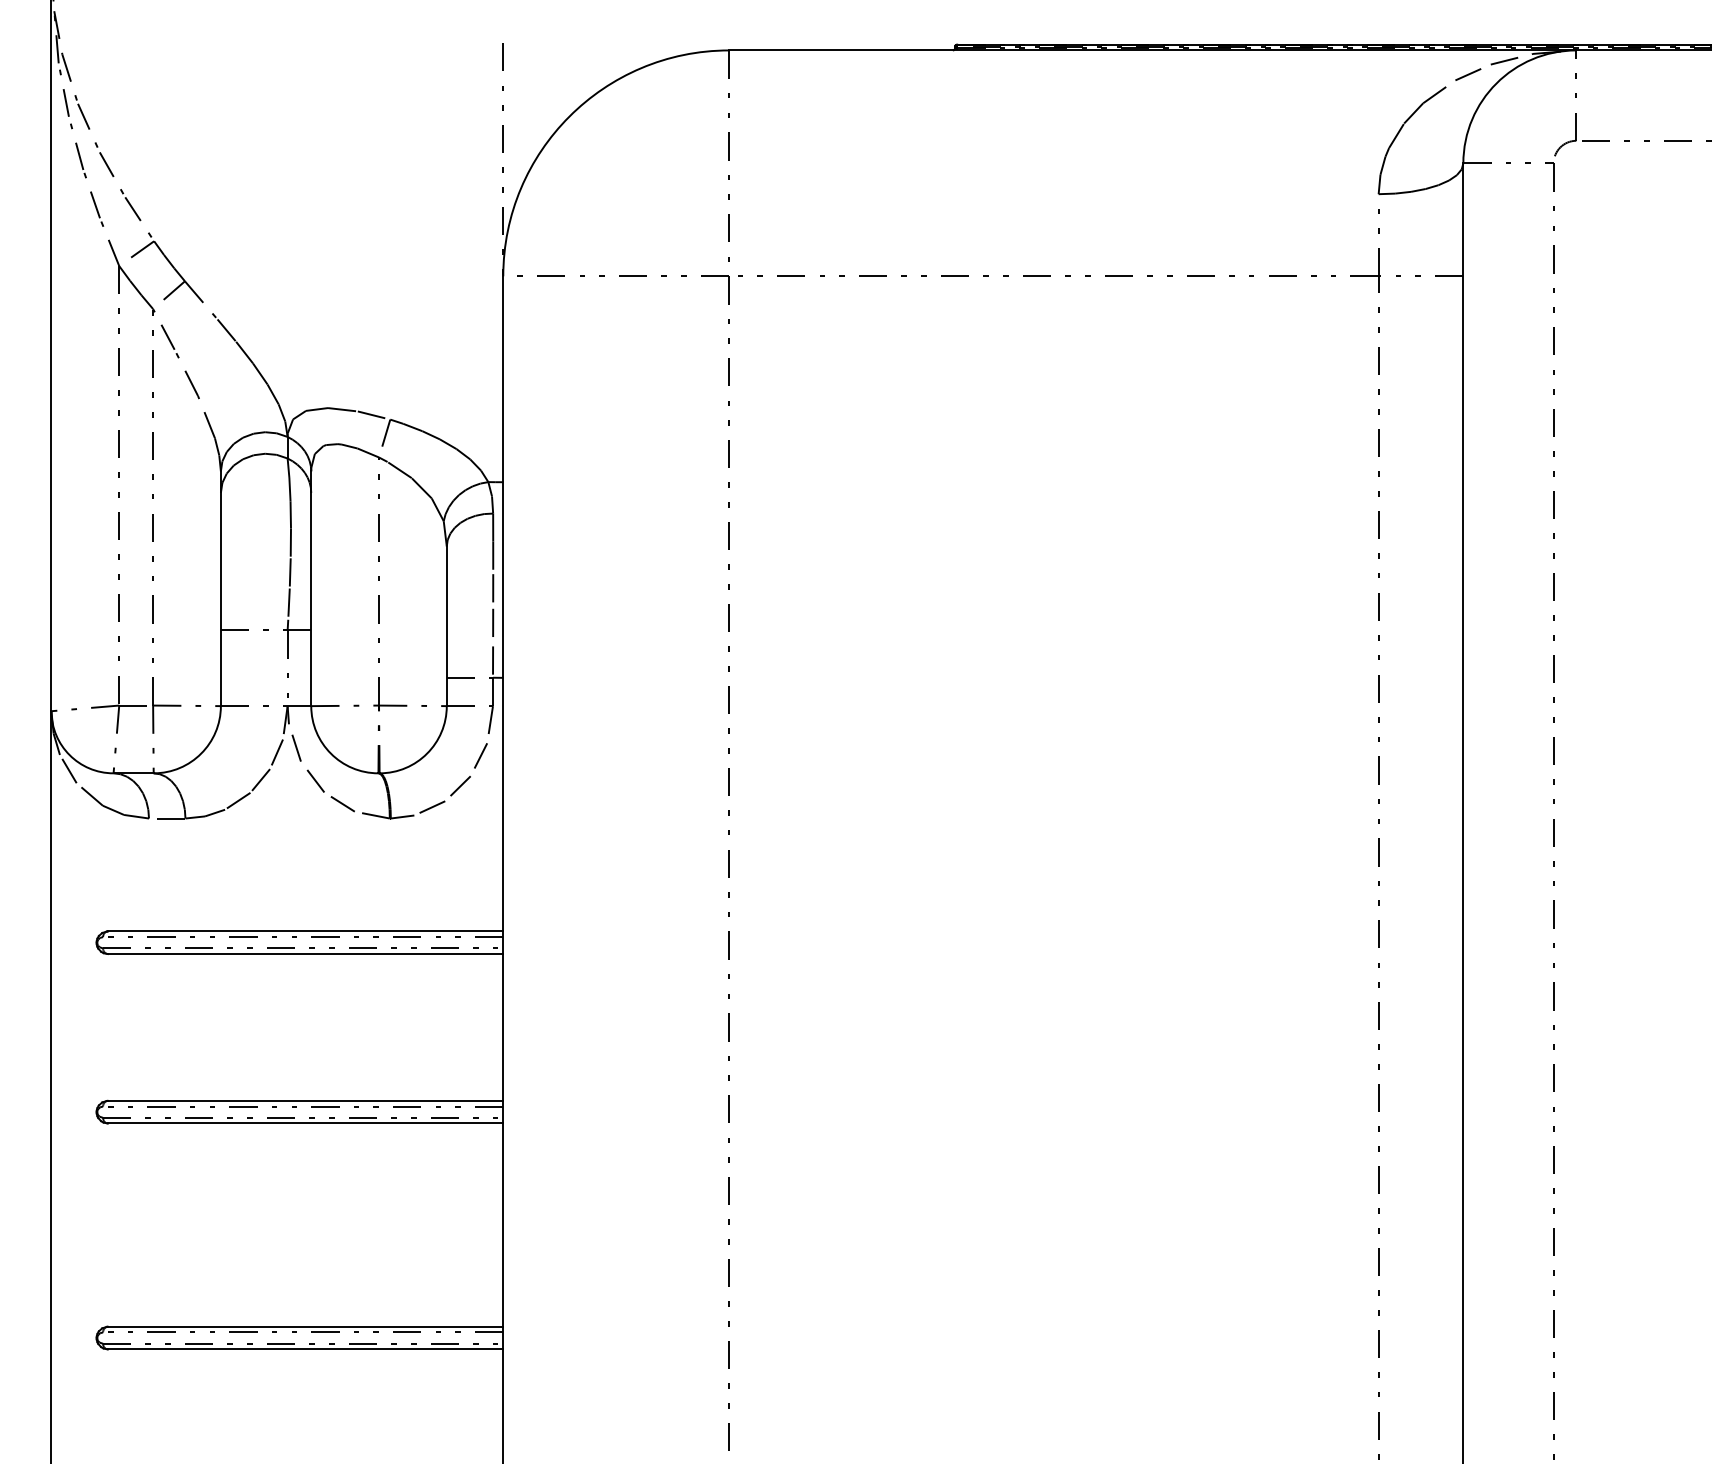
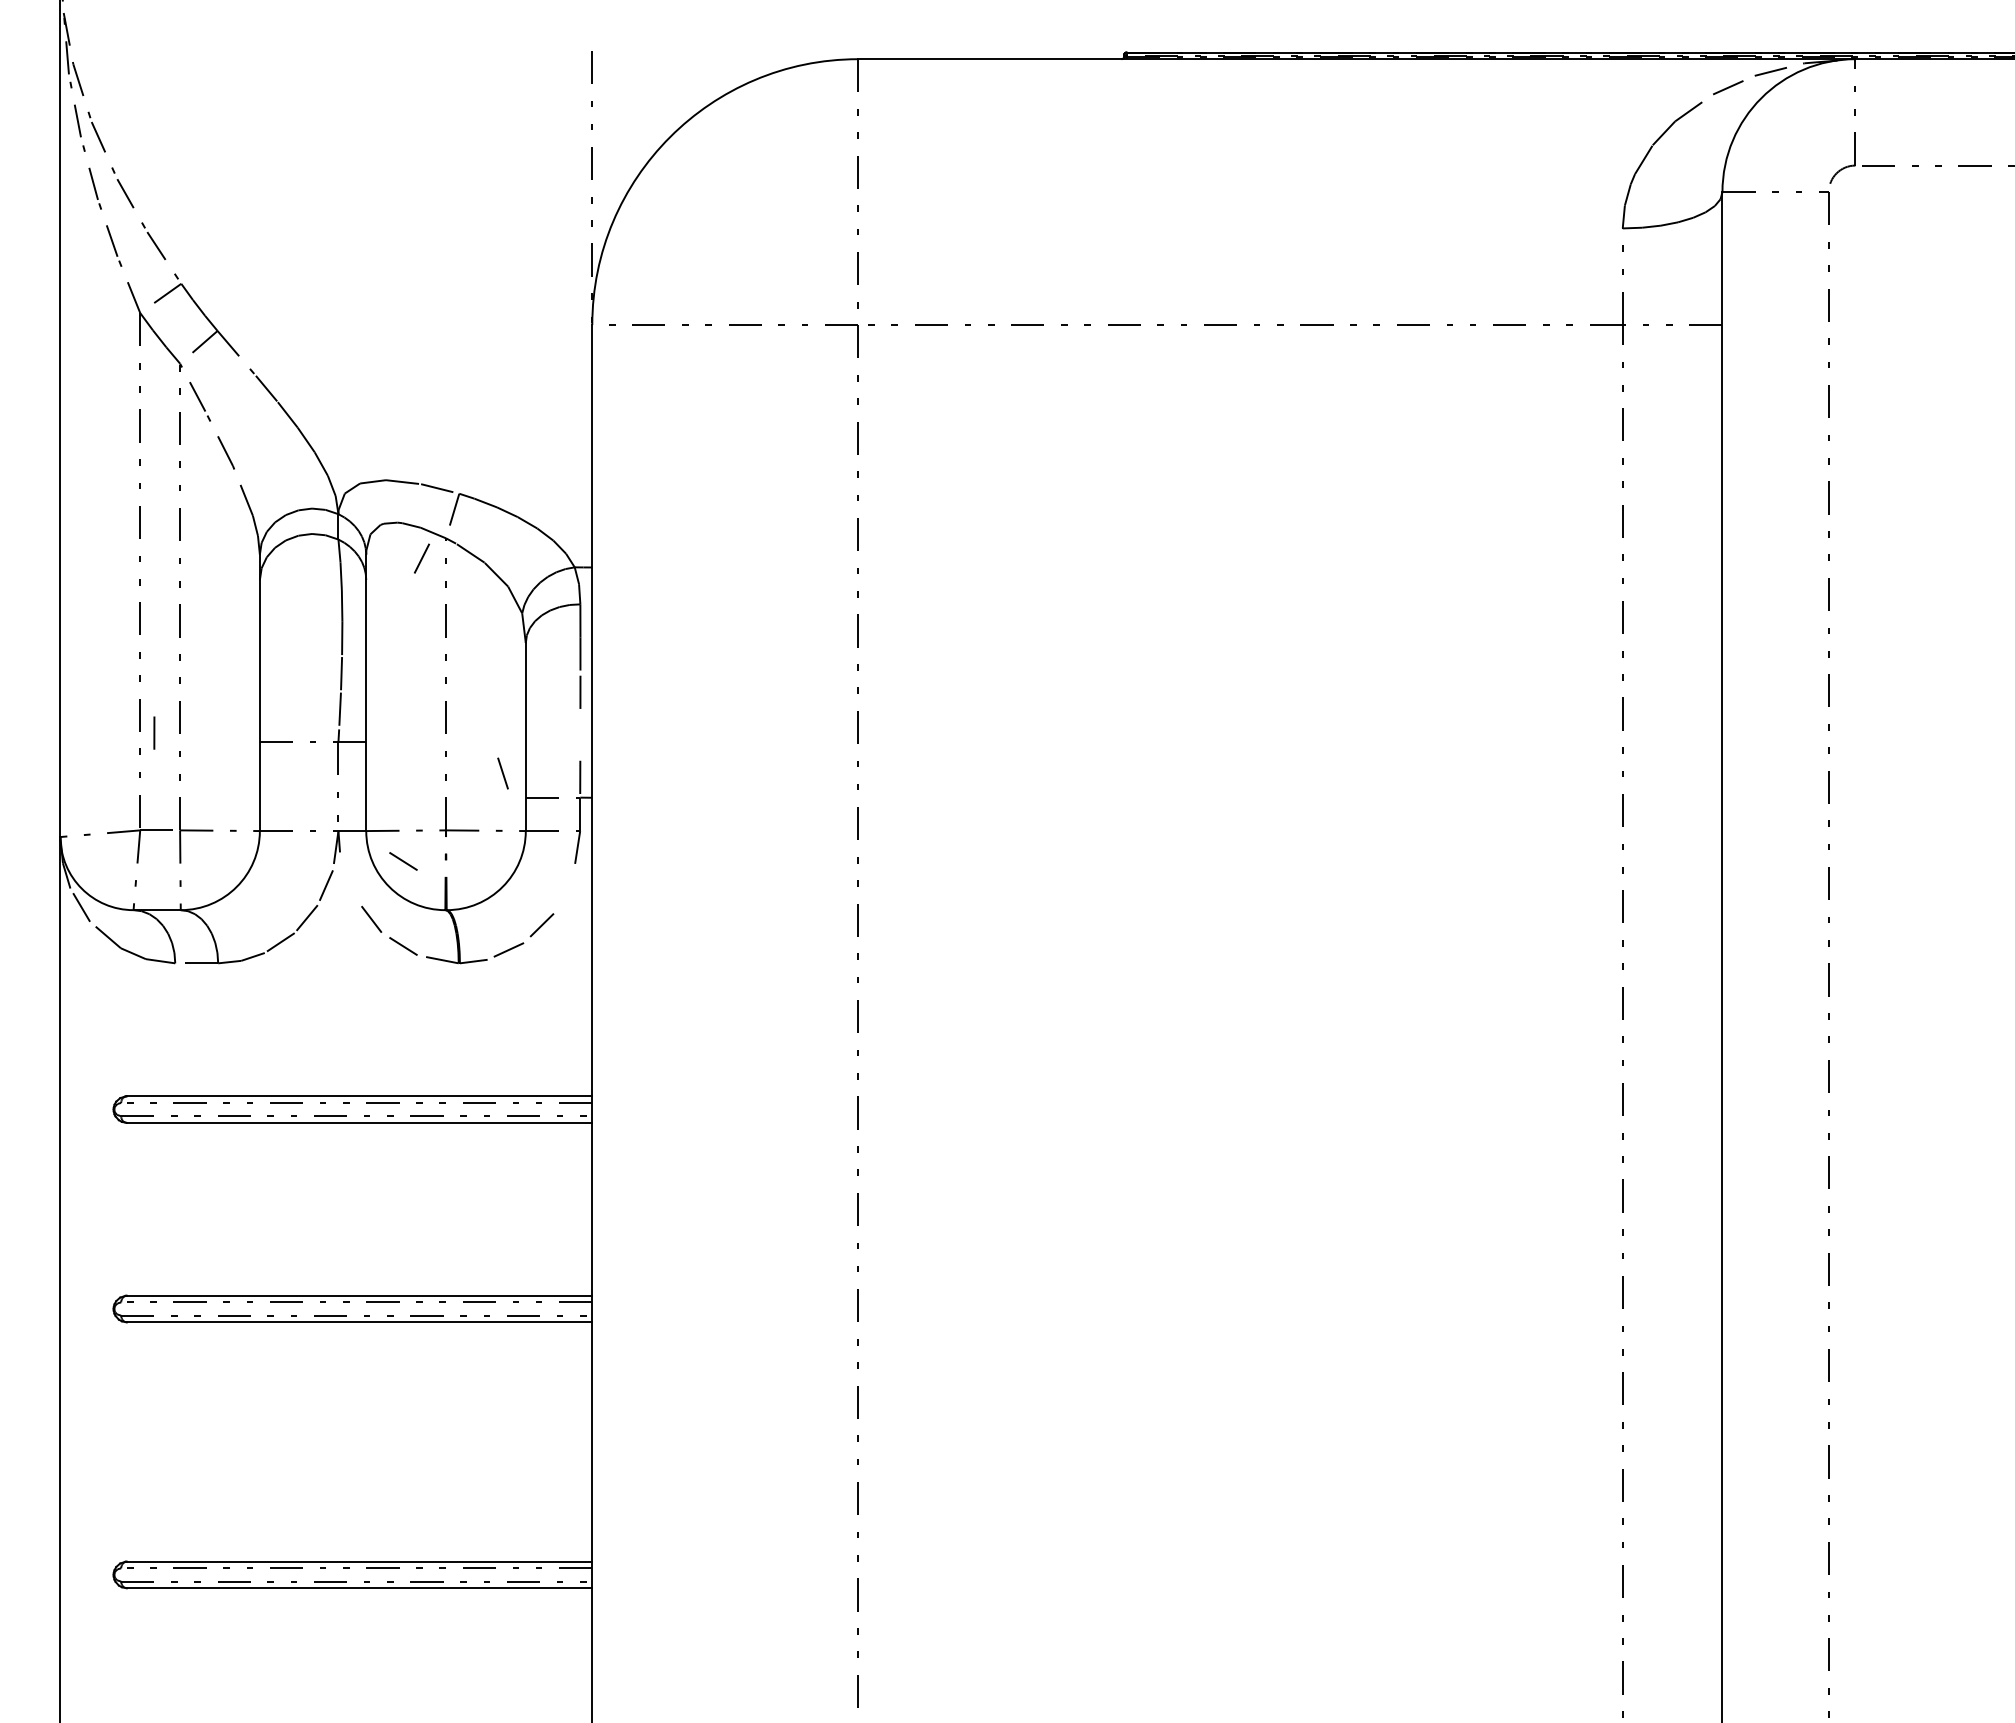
line: (493, 622) -> (154, 732), moved
line: (342, 732) -> (403, 861), added
line: (296, 748) -> (502, 773), moved
line: (480, 755) -> (421, 558), moved

